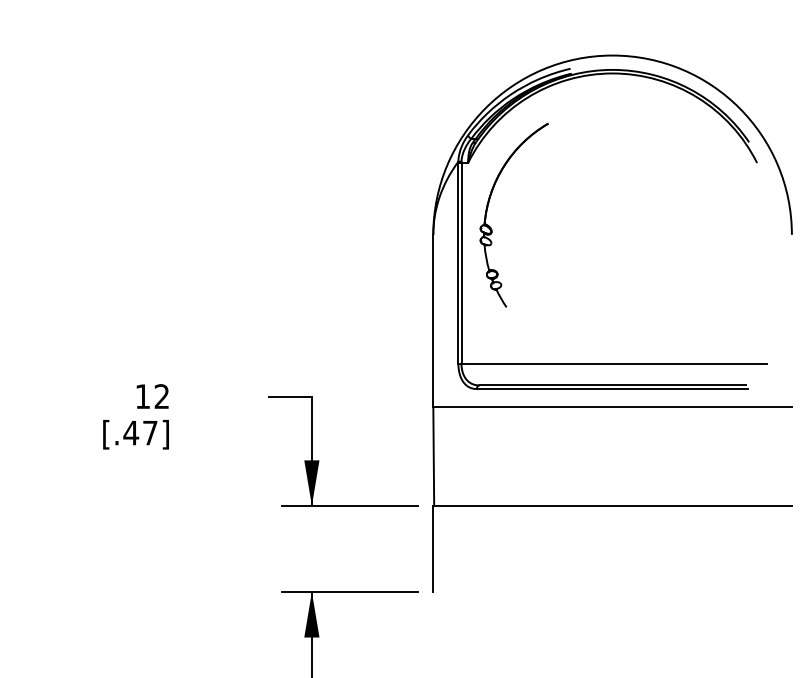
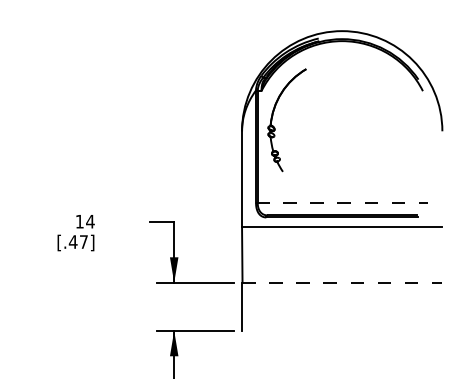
line: (613, 364) -> (342, 203), solid -> dashed
text: (162, 396) -> (90, 221), 12 -> 14
line: (613, 505) -> (342, 282), solid -> dashed

